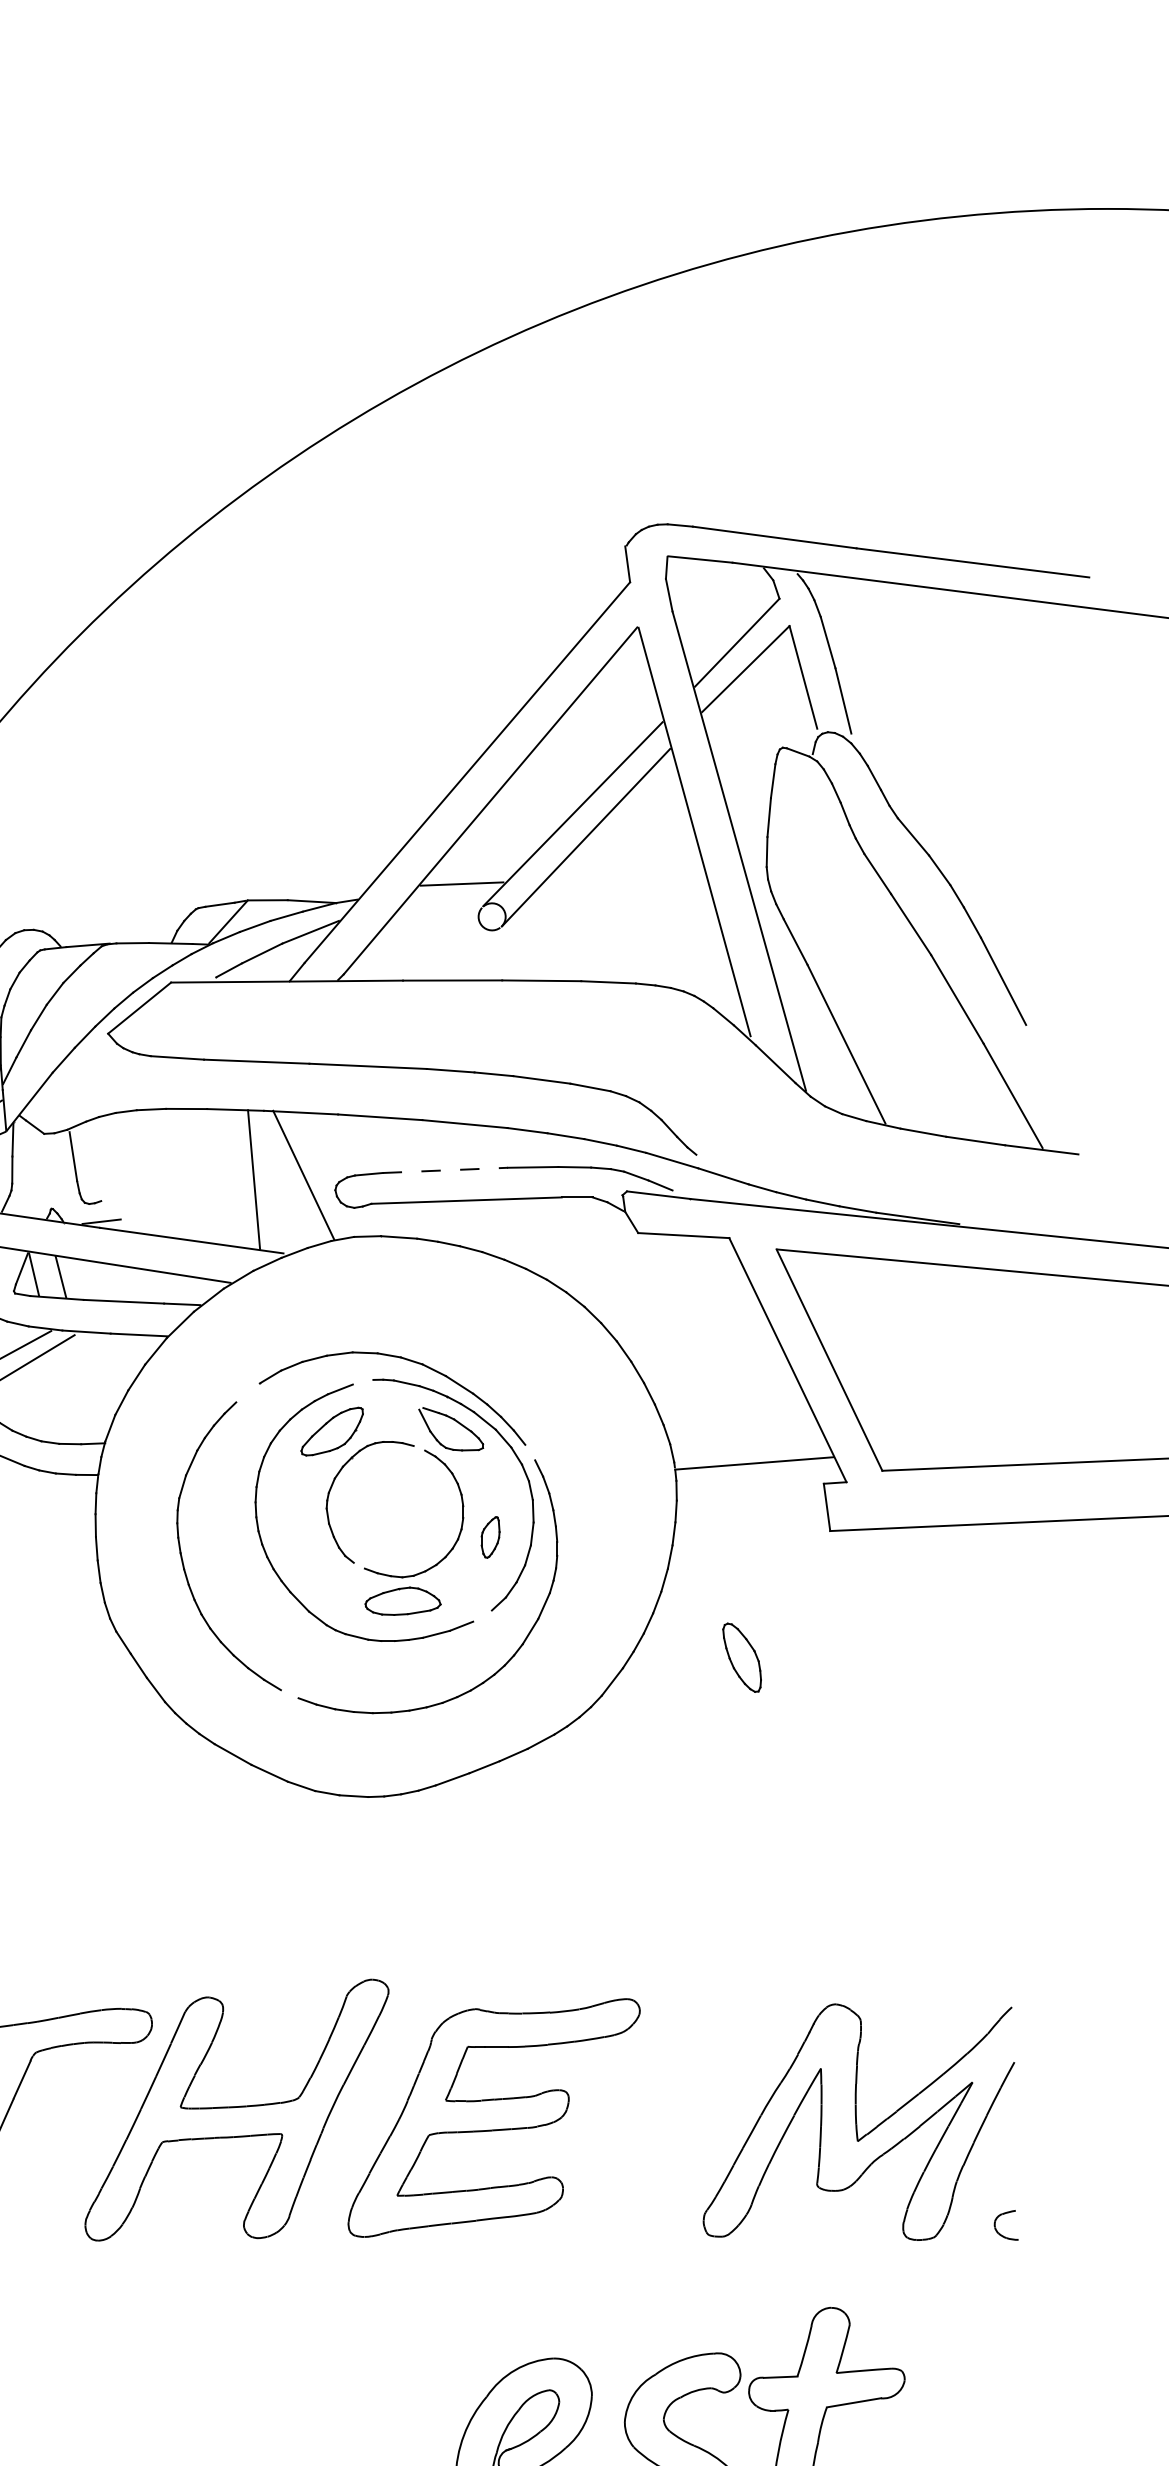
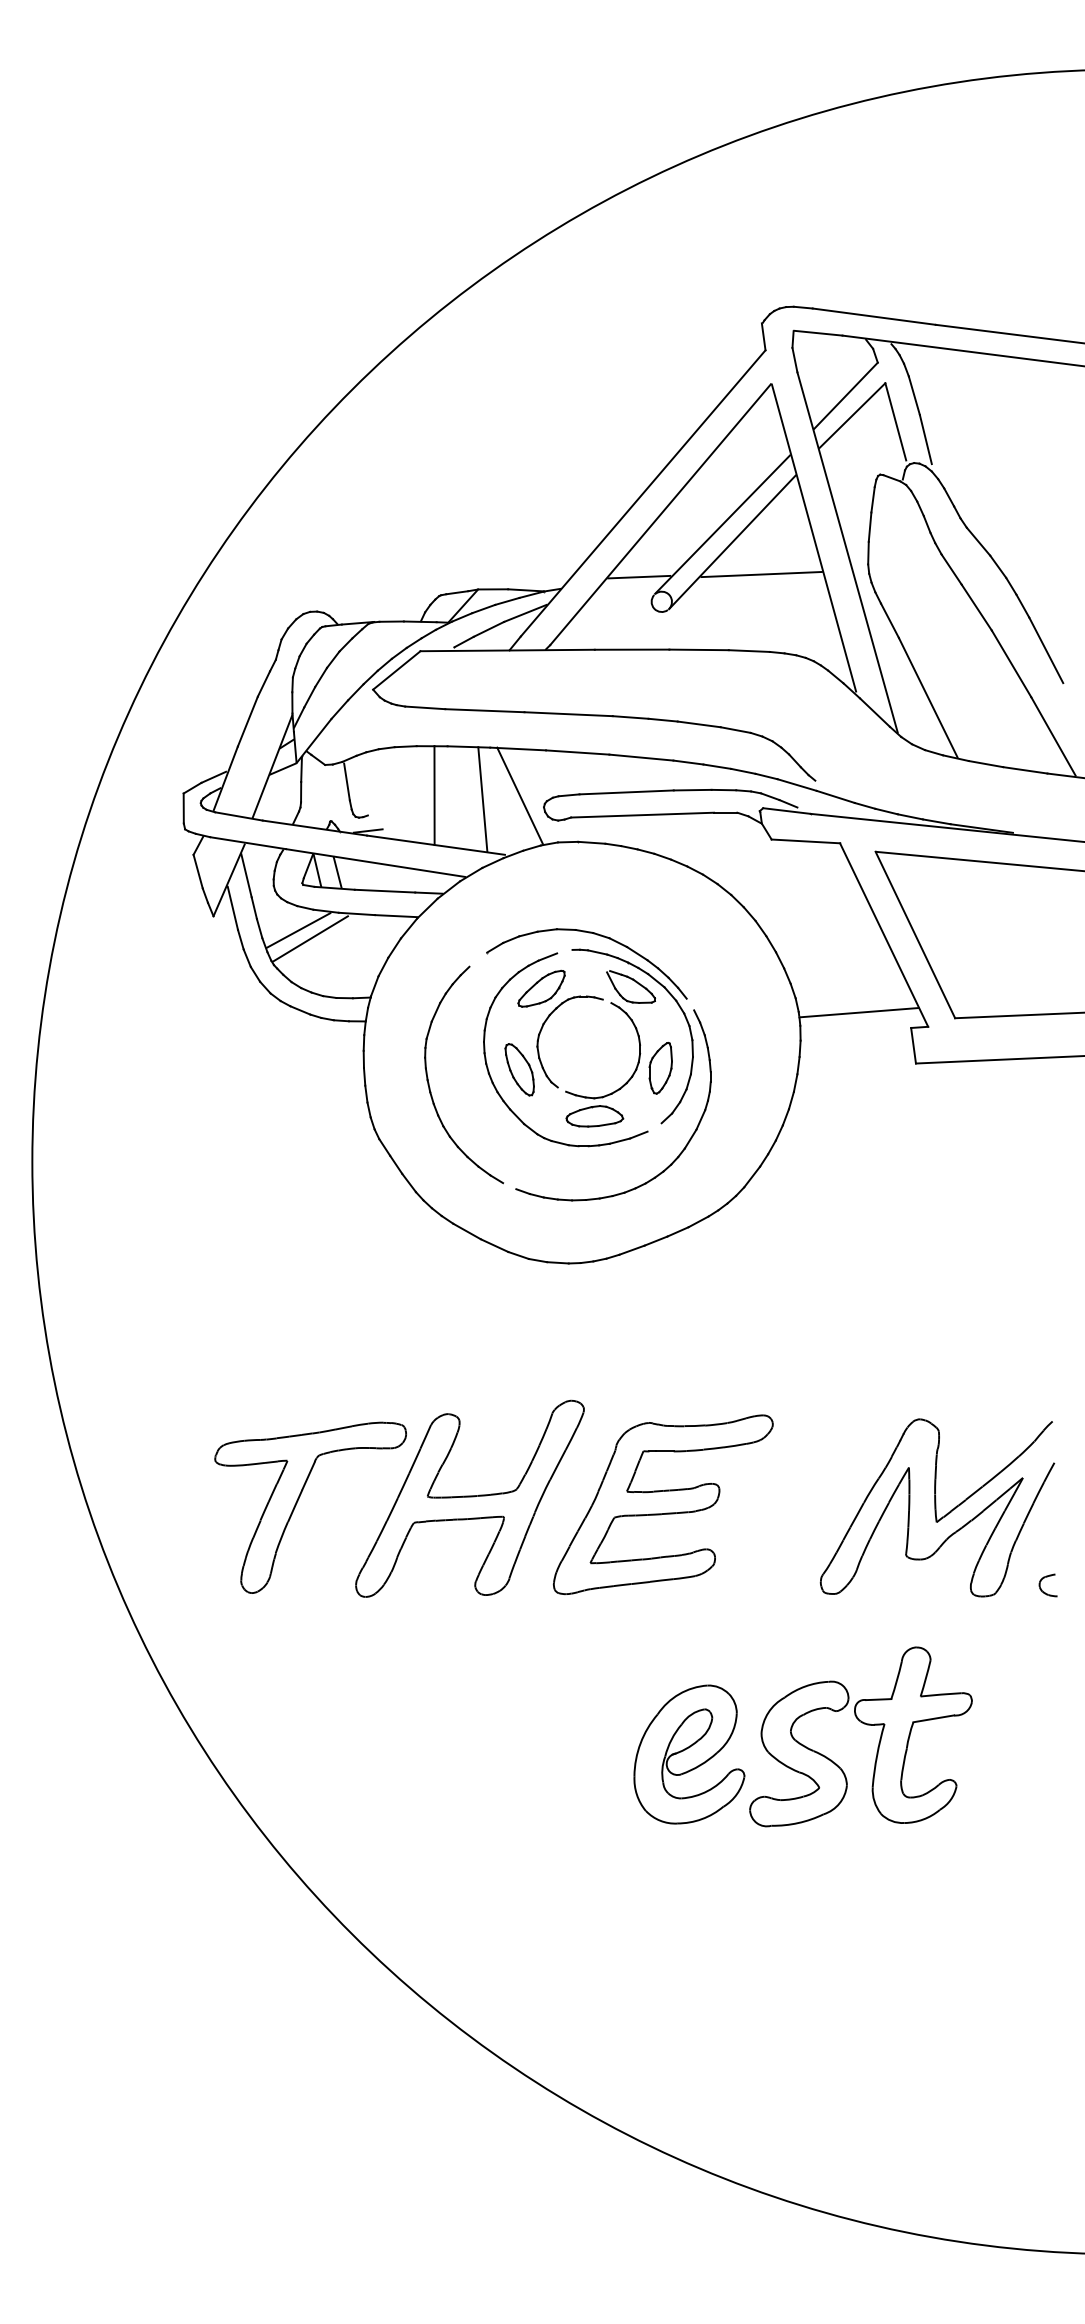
line: (624, 880) -> (761, 574), added
line: (446, 1170) -> (627, 792), dashed -> solid
line: (189, 1174) -> (434, 795), added
part: (490, 1537) -> (660, 1068), size x1.67
part: (741, 1657) -> (519, 1069), moved

